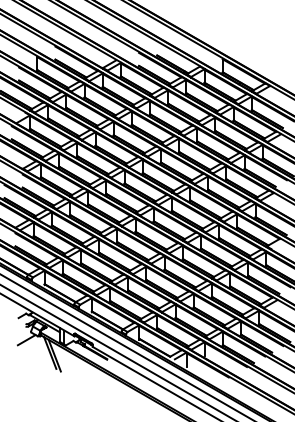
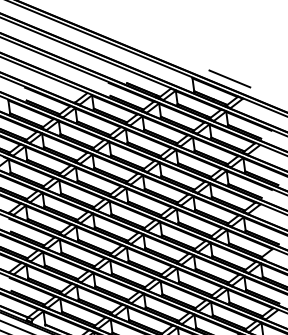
line: (259, 64) -> (229, 78), added

